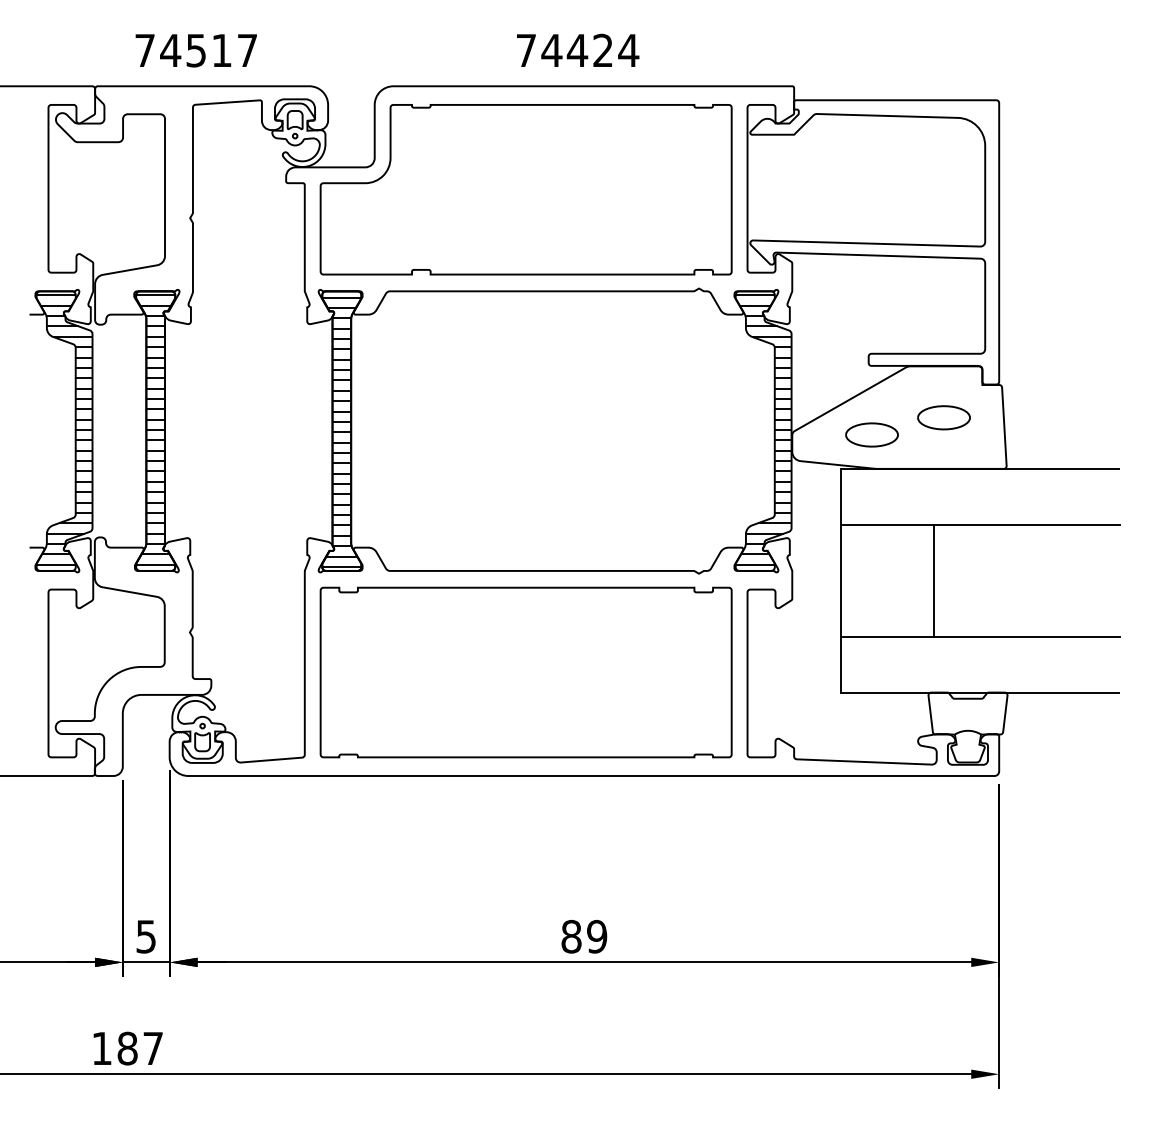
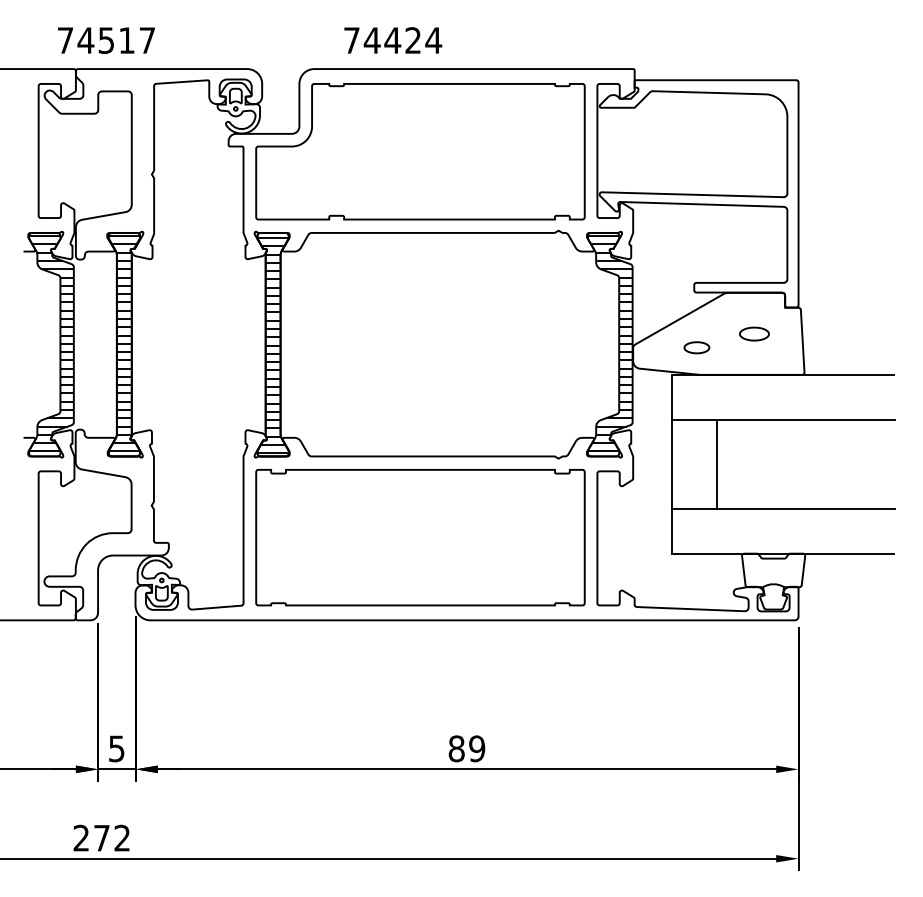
text: (578, 49) -> (393, 39), moved
text: (195, 50) -> (105, 40), moved
part: (943, 417) -> (754, 333), size x0.7
part: (871, 434) -> (696, 347), size x0.6
line: (933, 580) -> (716, 464), moved
text: (127, 1048) -> (101, 838), 187 -> 272

